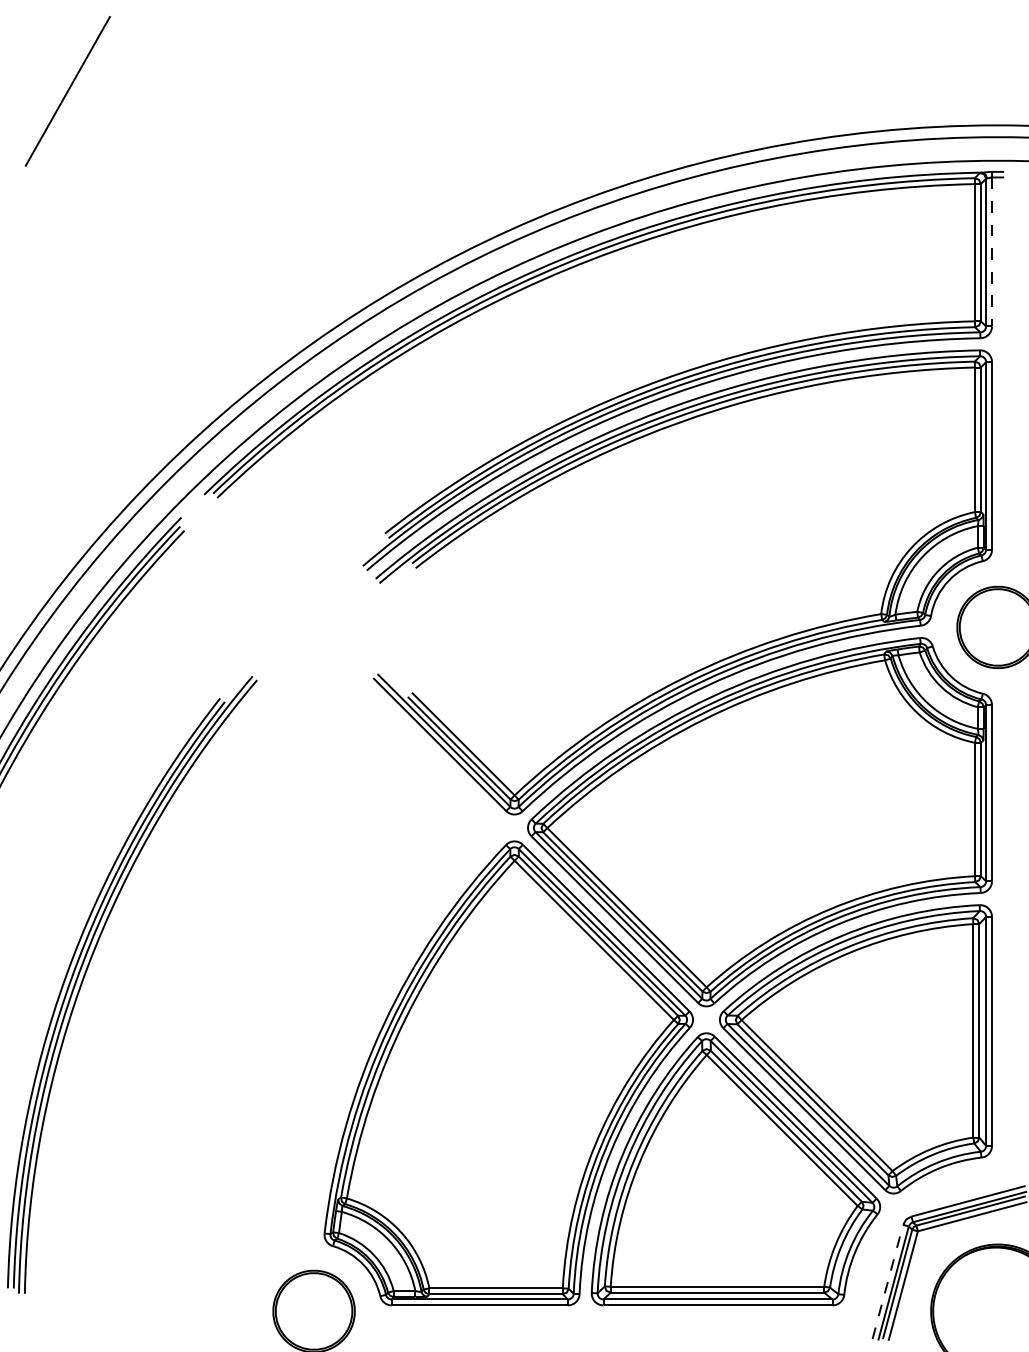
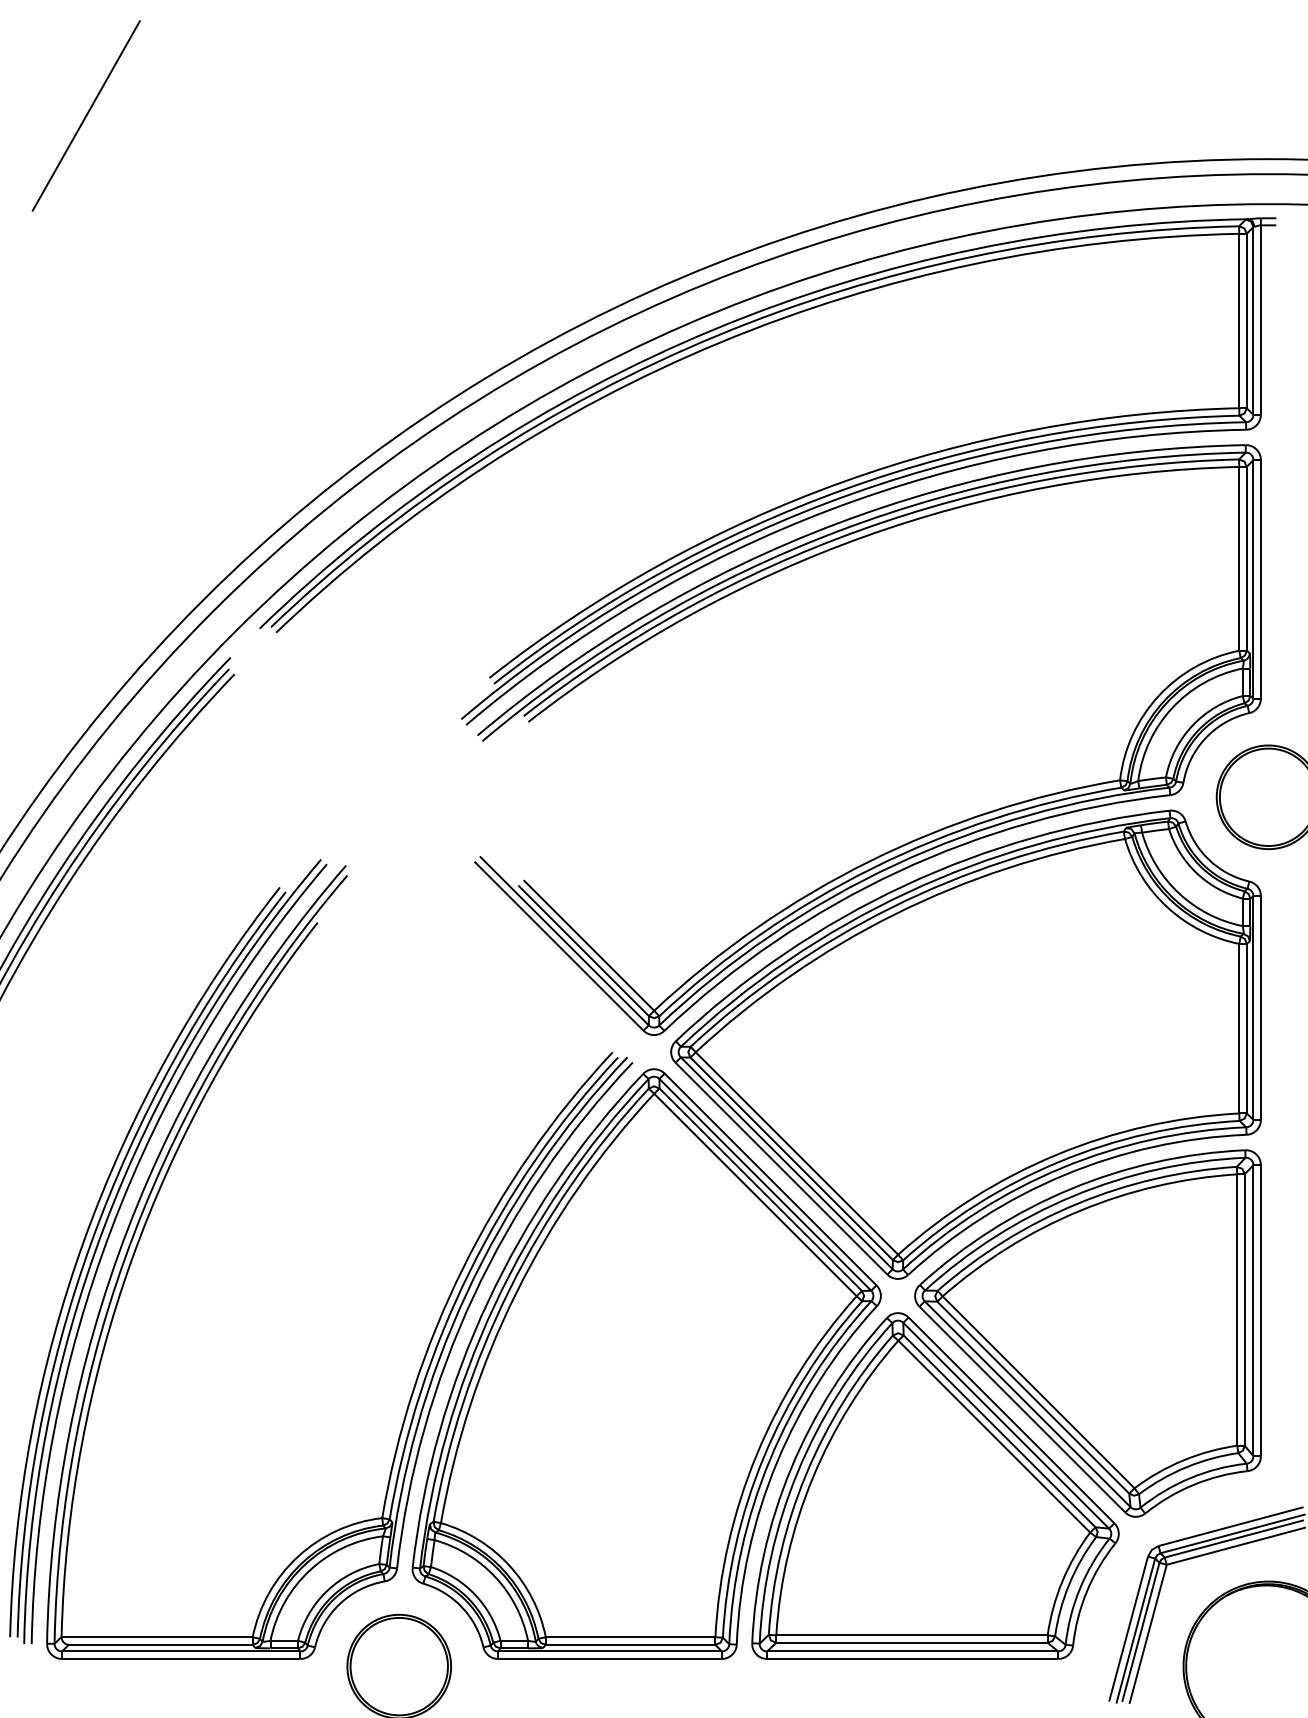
line: (992, 251) -> (1261, 319), dashed -> solid
part: (346, 1033) -> (440, 1313), added
line: (888, 1281) -> (1129, 1628), dashed -> solid

